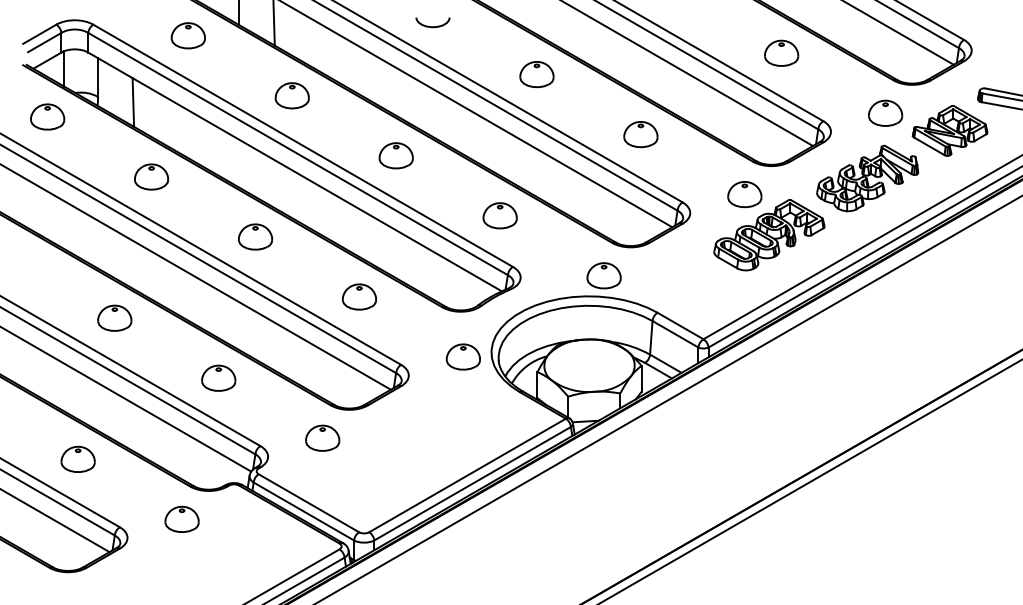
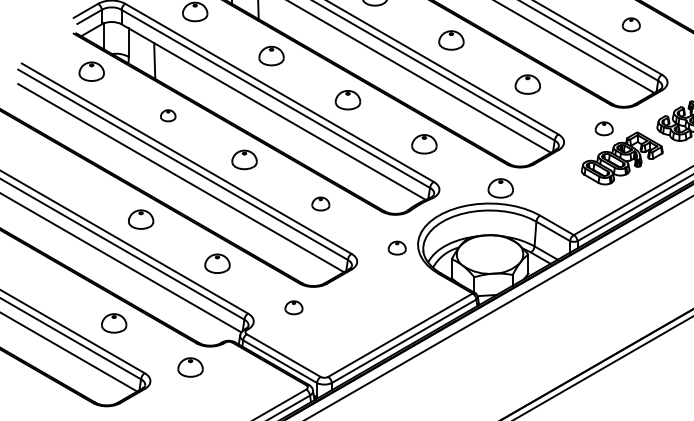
part: (781, 52) -> (631, 24), size x0.7
part: (151, 176) -> (168, 115), size x0.6
part: (744, 194) -> (603, 128), size x0.7
part: (358, 296) -> (320, 203), size x0.7
part: (462, 356) -> (396, 247), size x0.7
part: (322, 437) -> (293, 307), size x0.7

